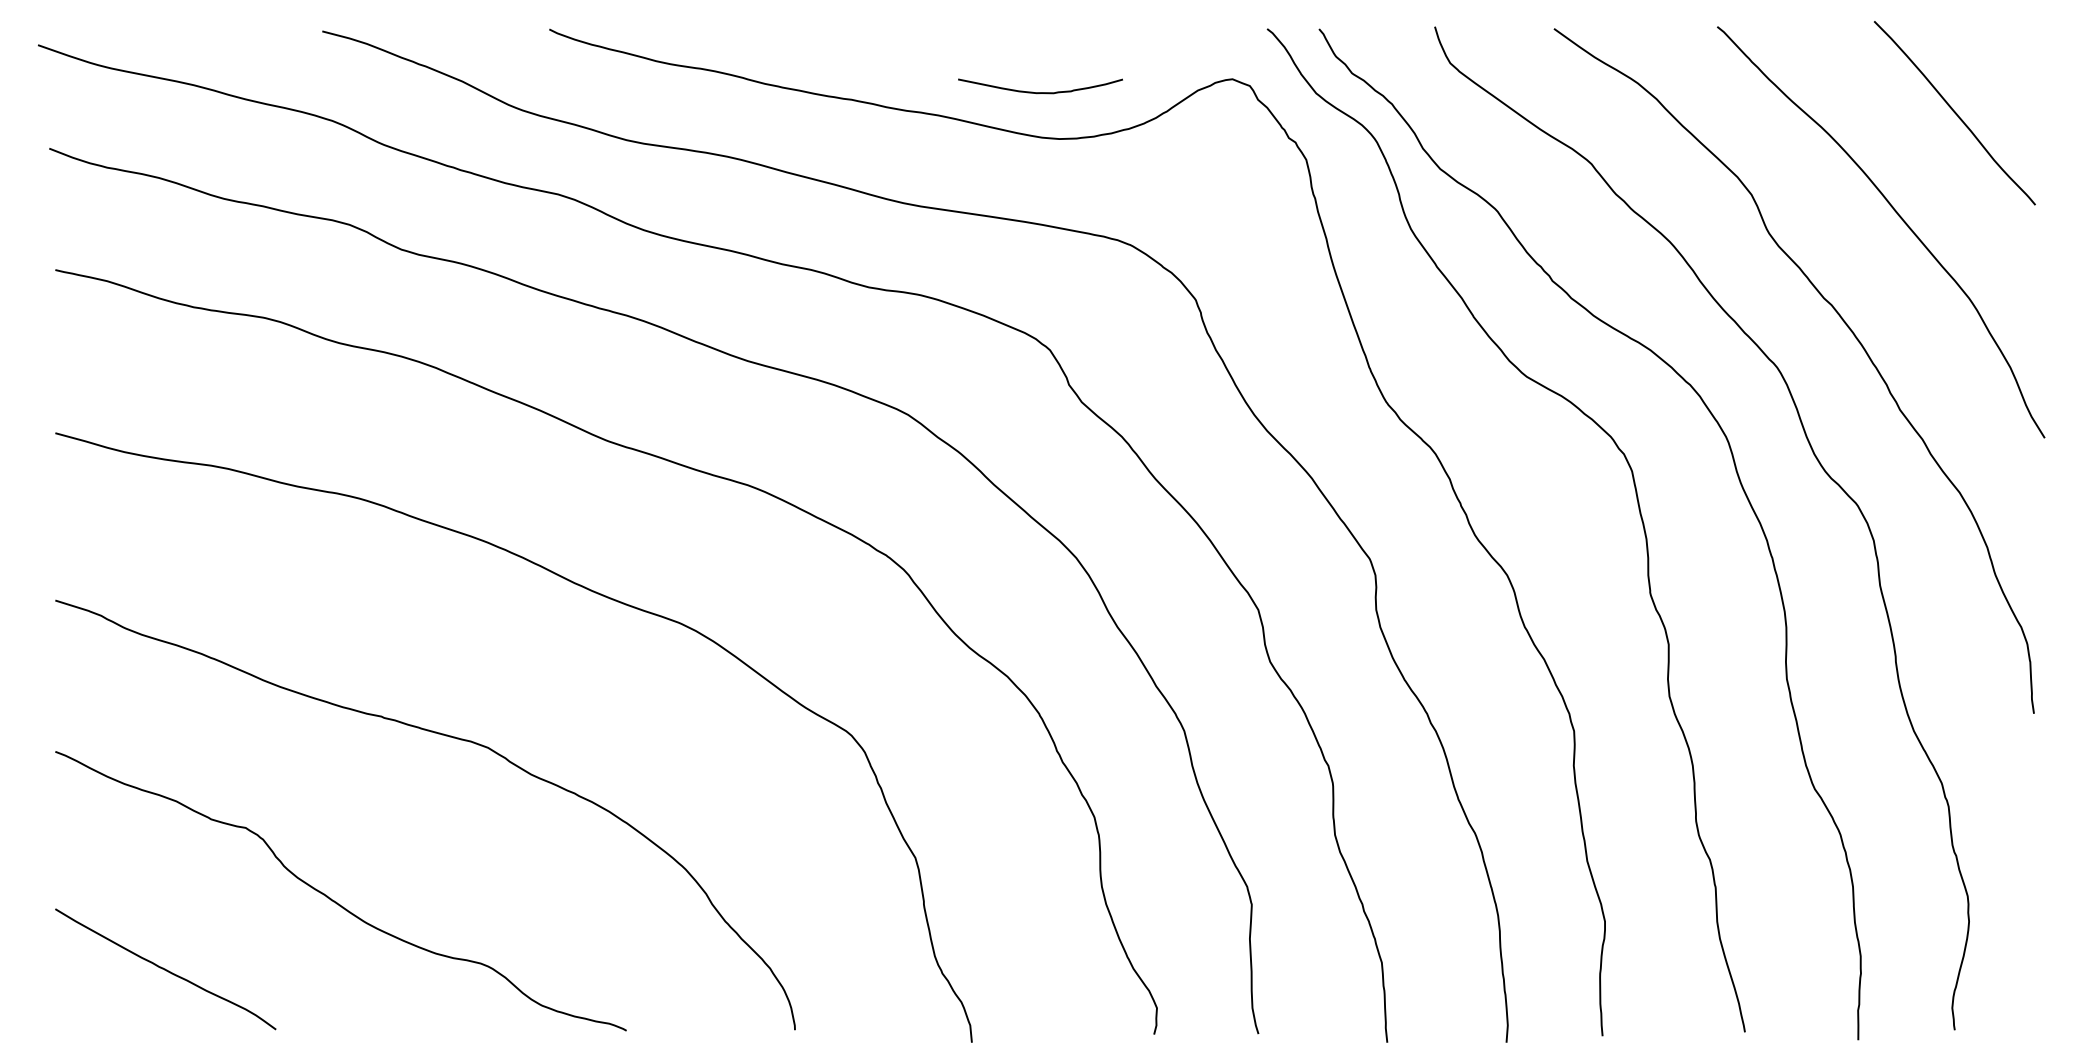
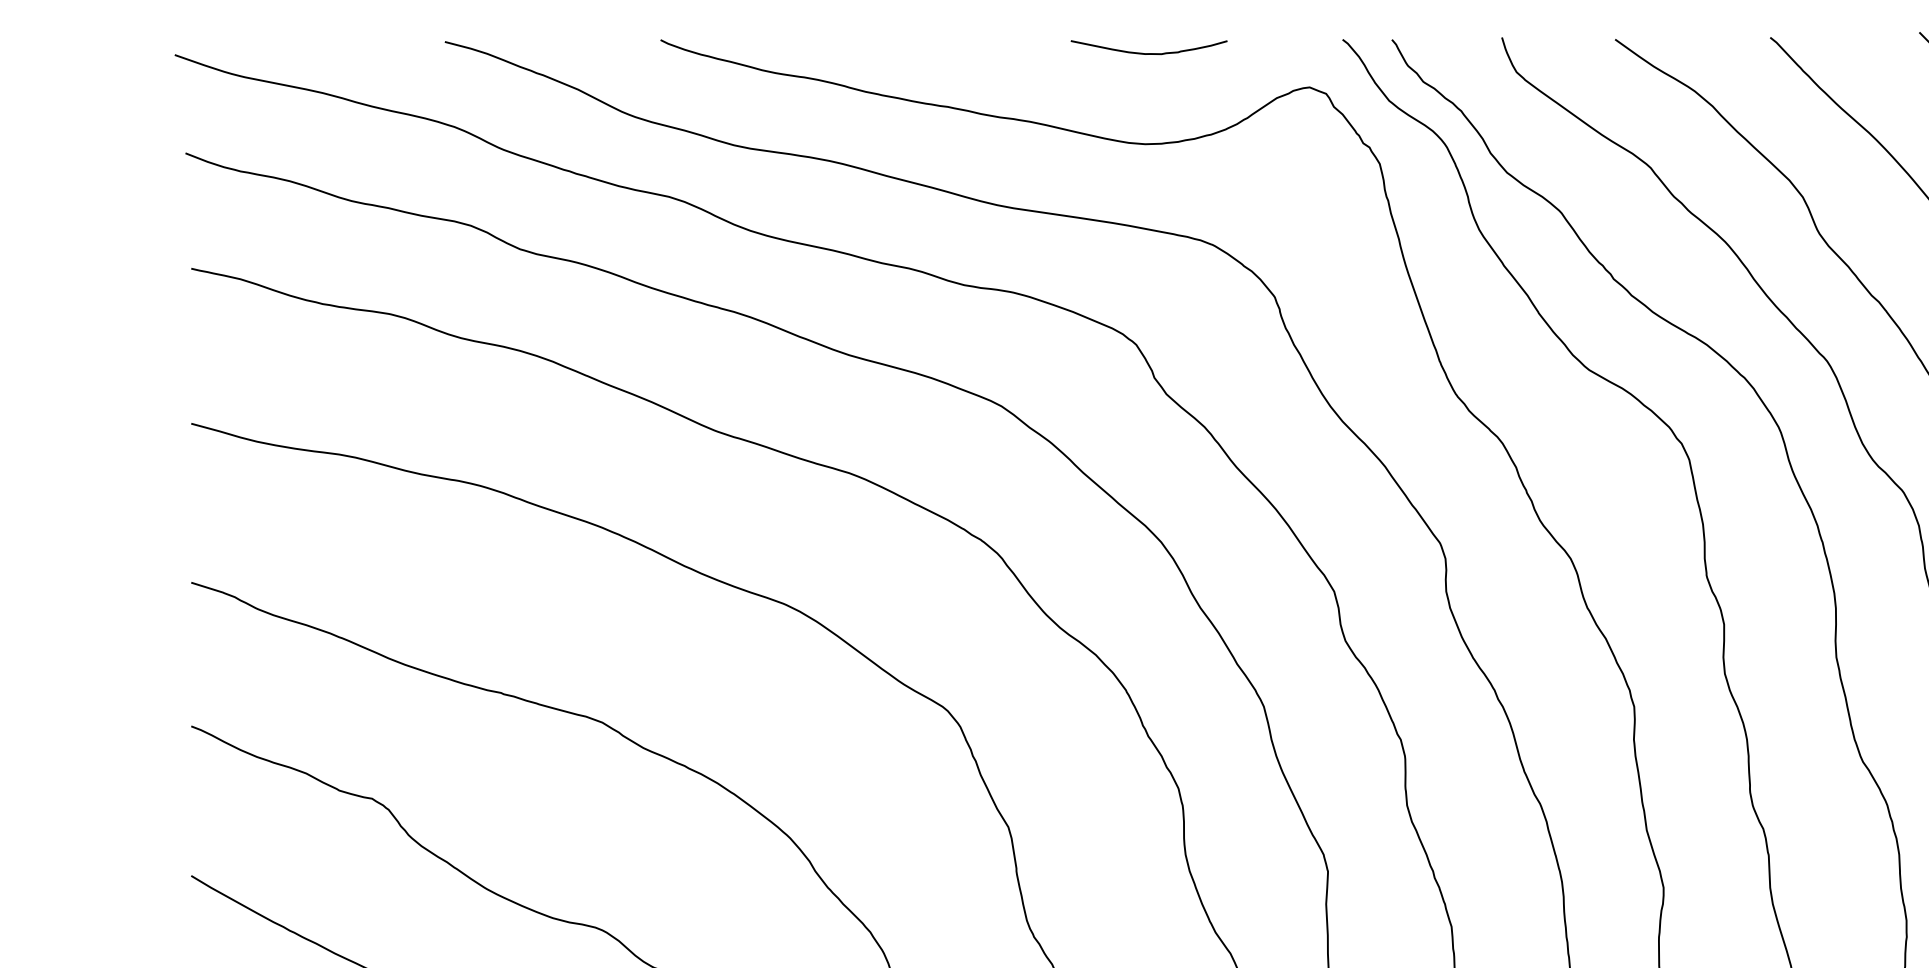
curve: (1040, 92) -> (1149, 53), moved

